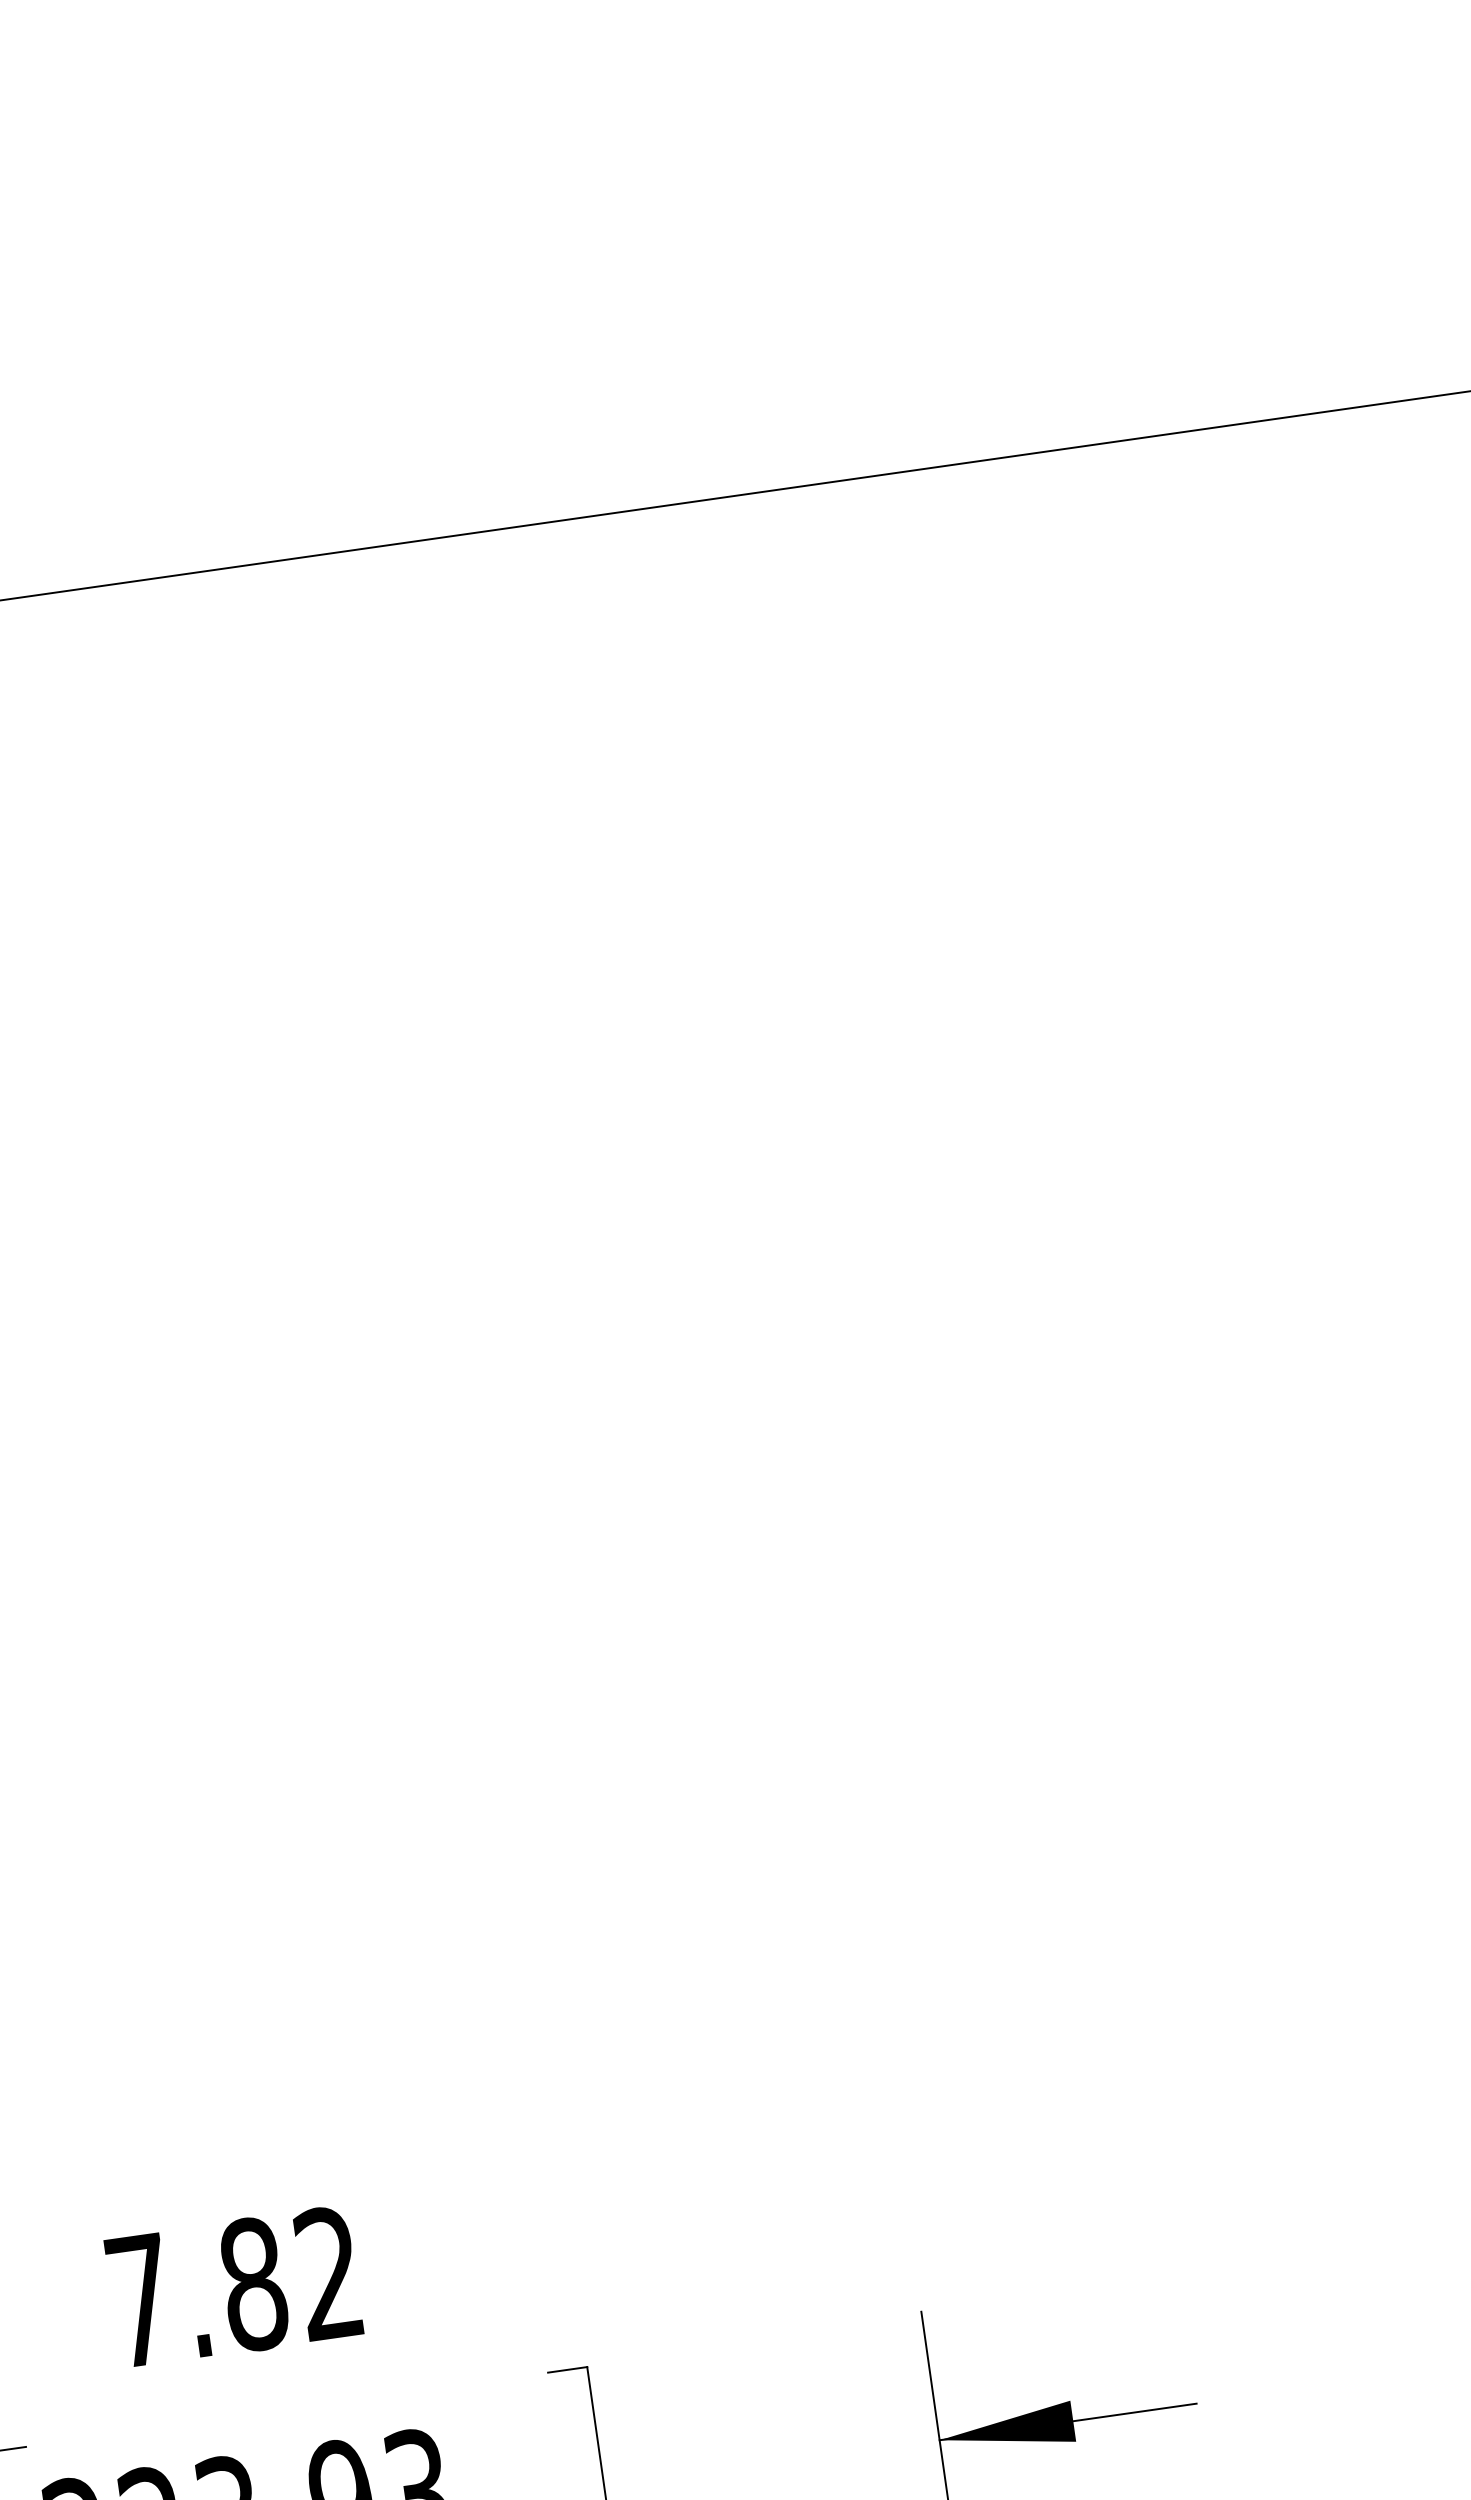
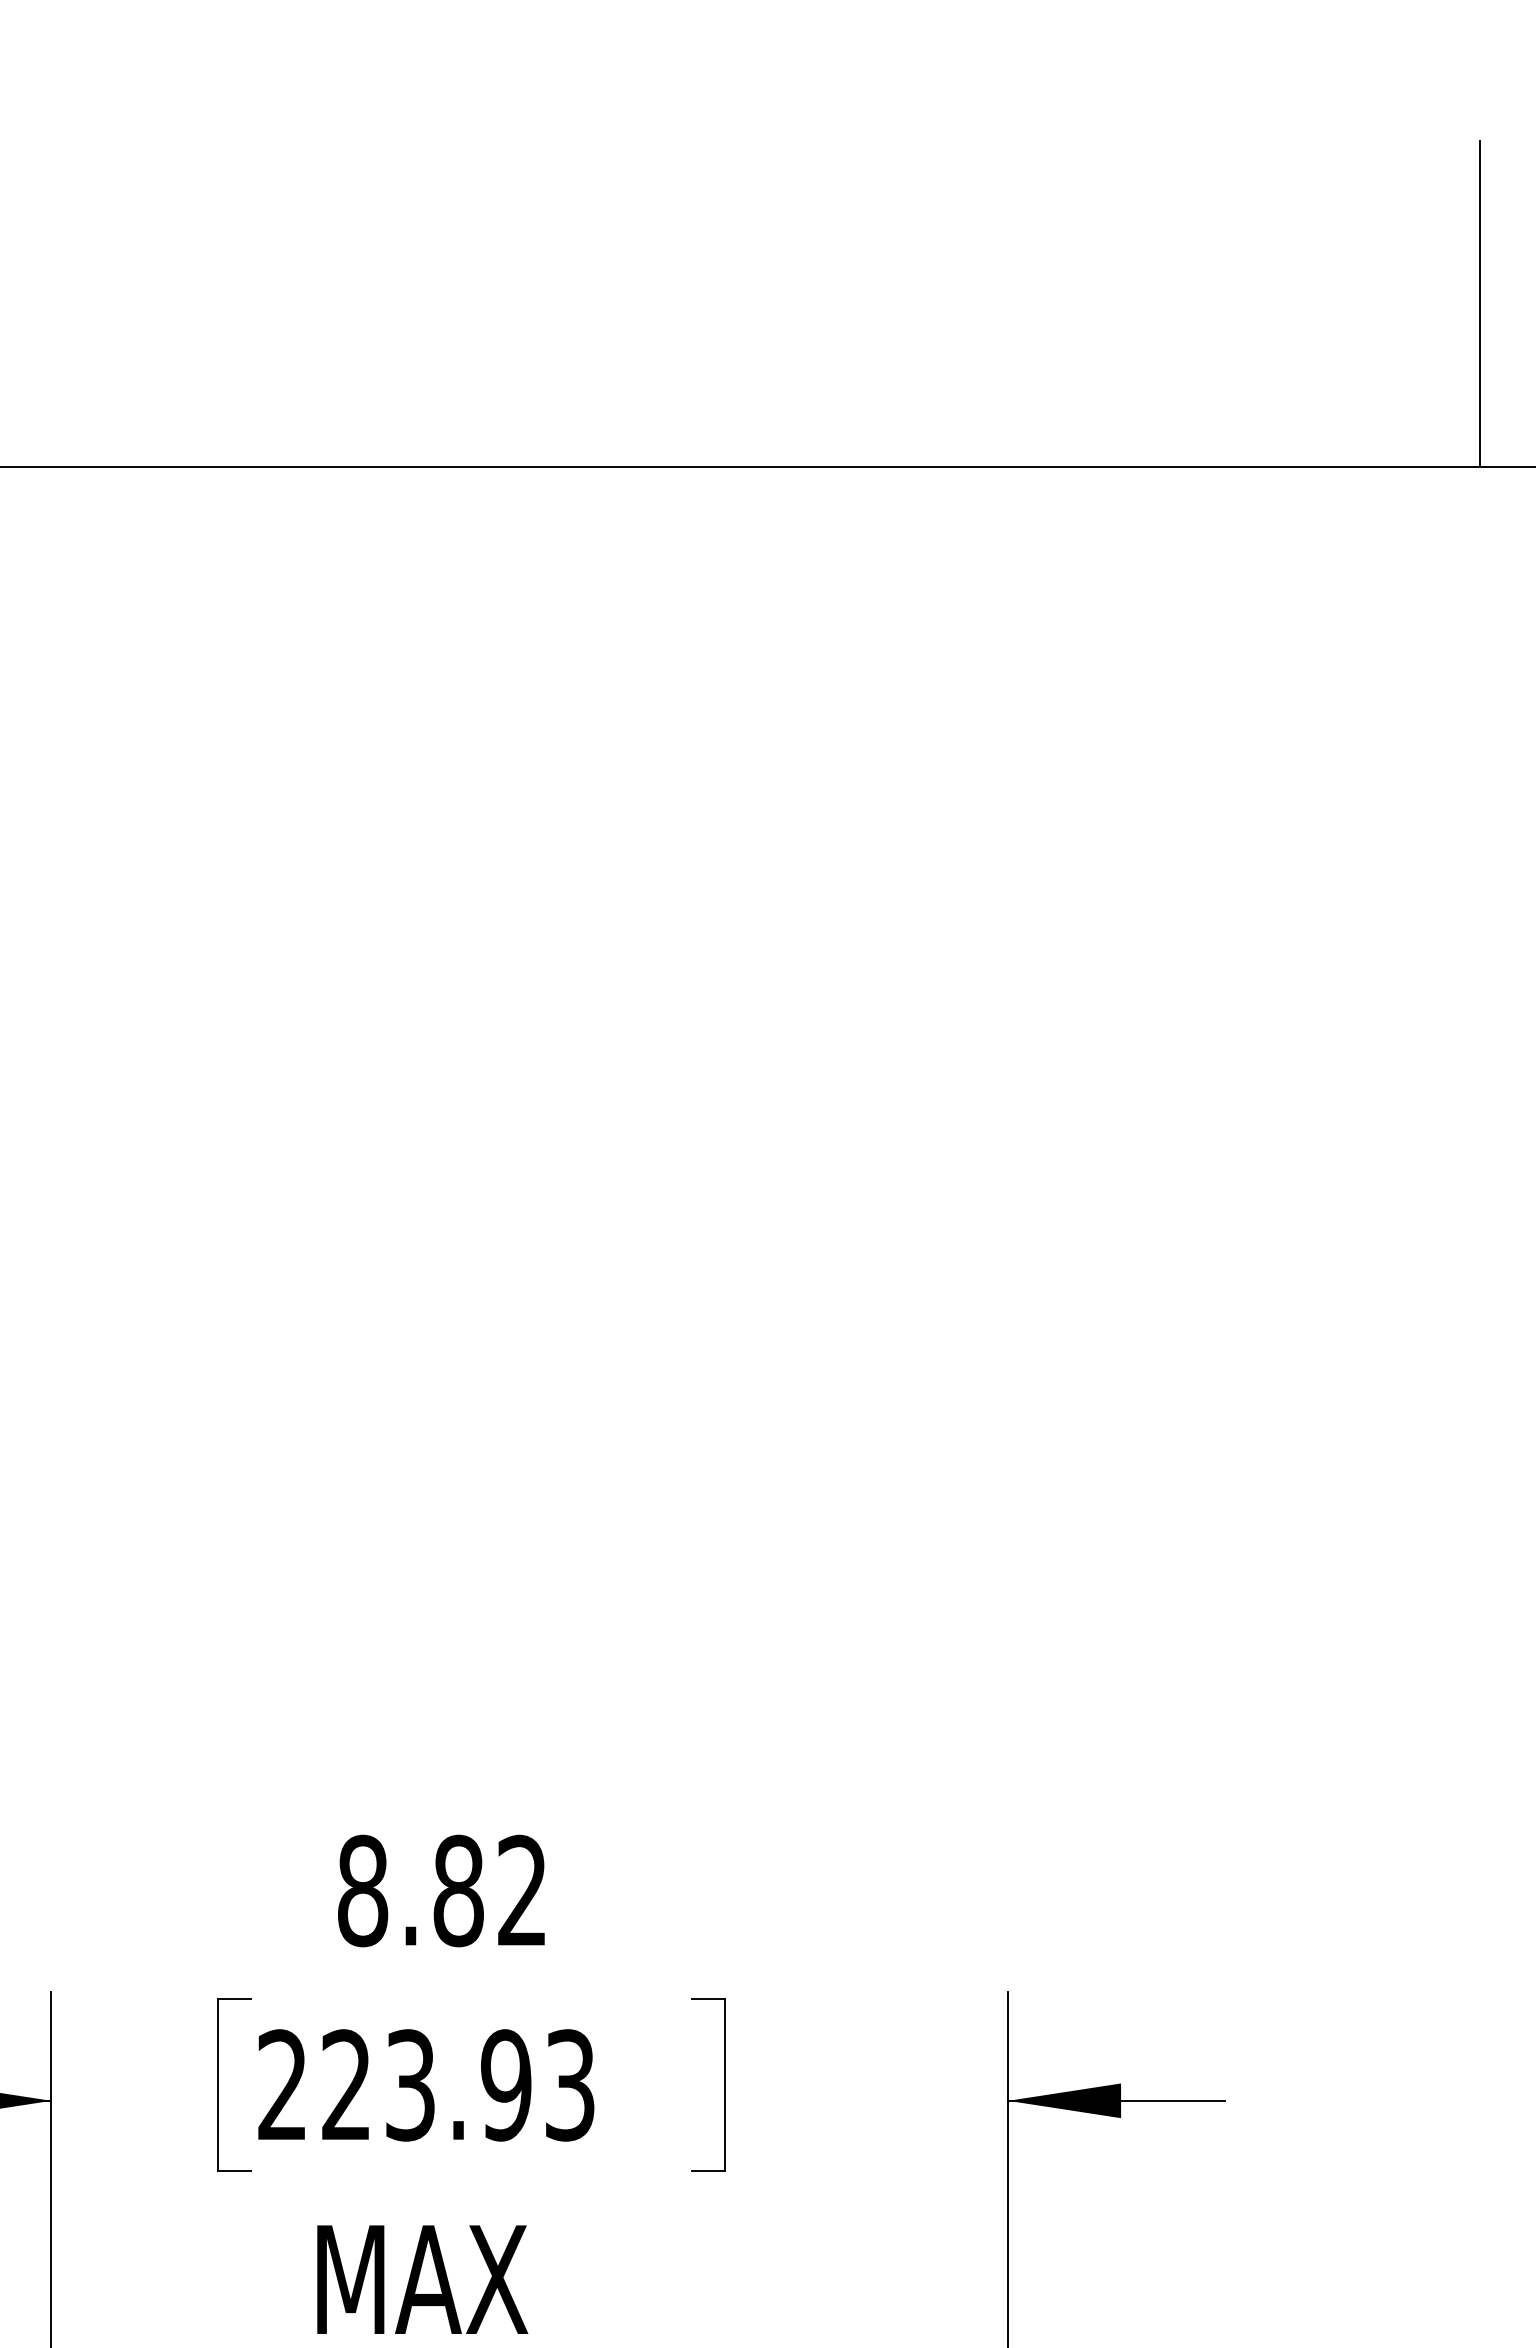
line: (1195, 232) -> (1480, 303), added
text: (140, 2299) -> (363, 1890), 7.82 -> 8.82

